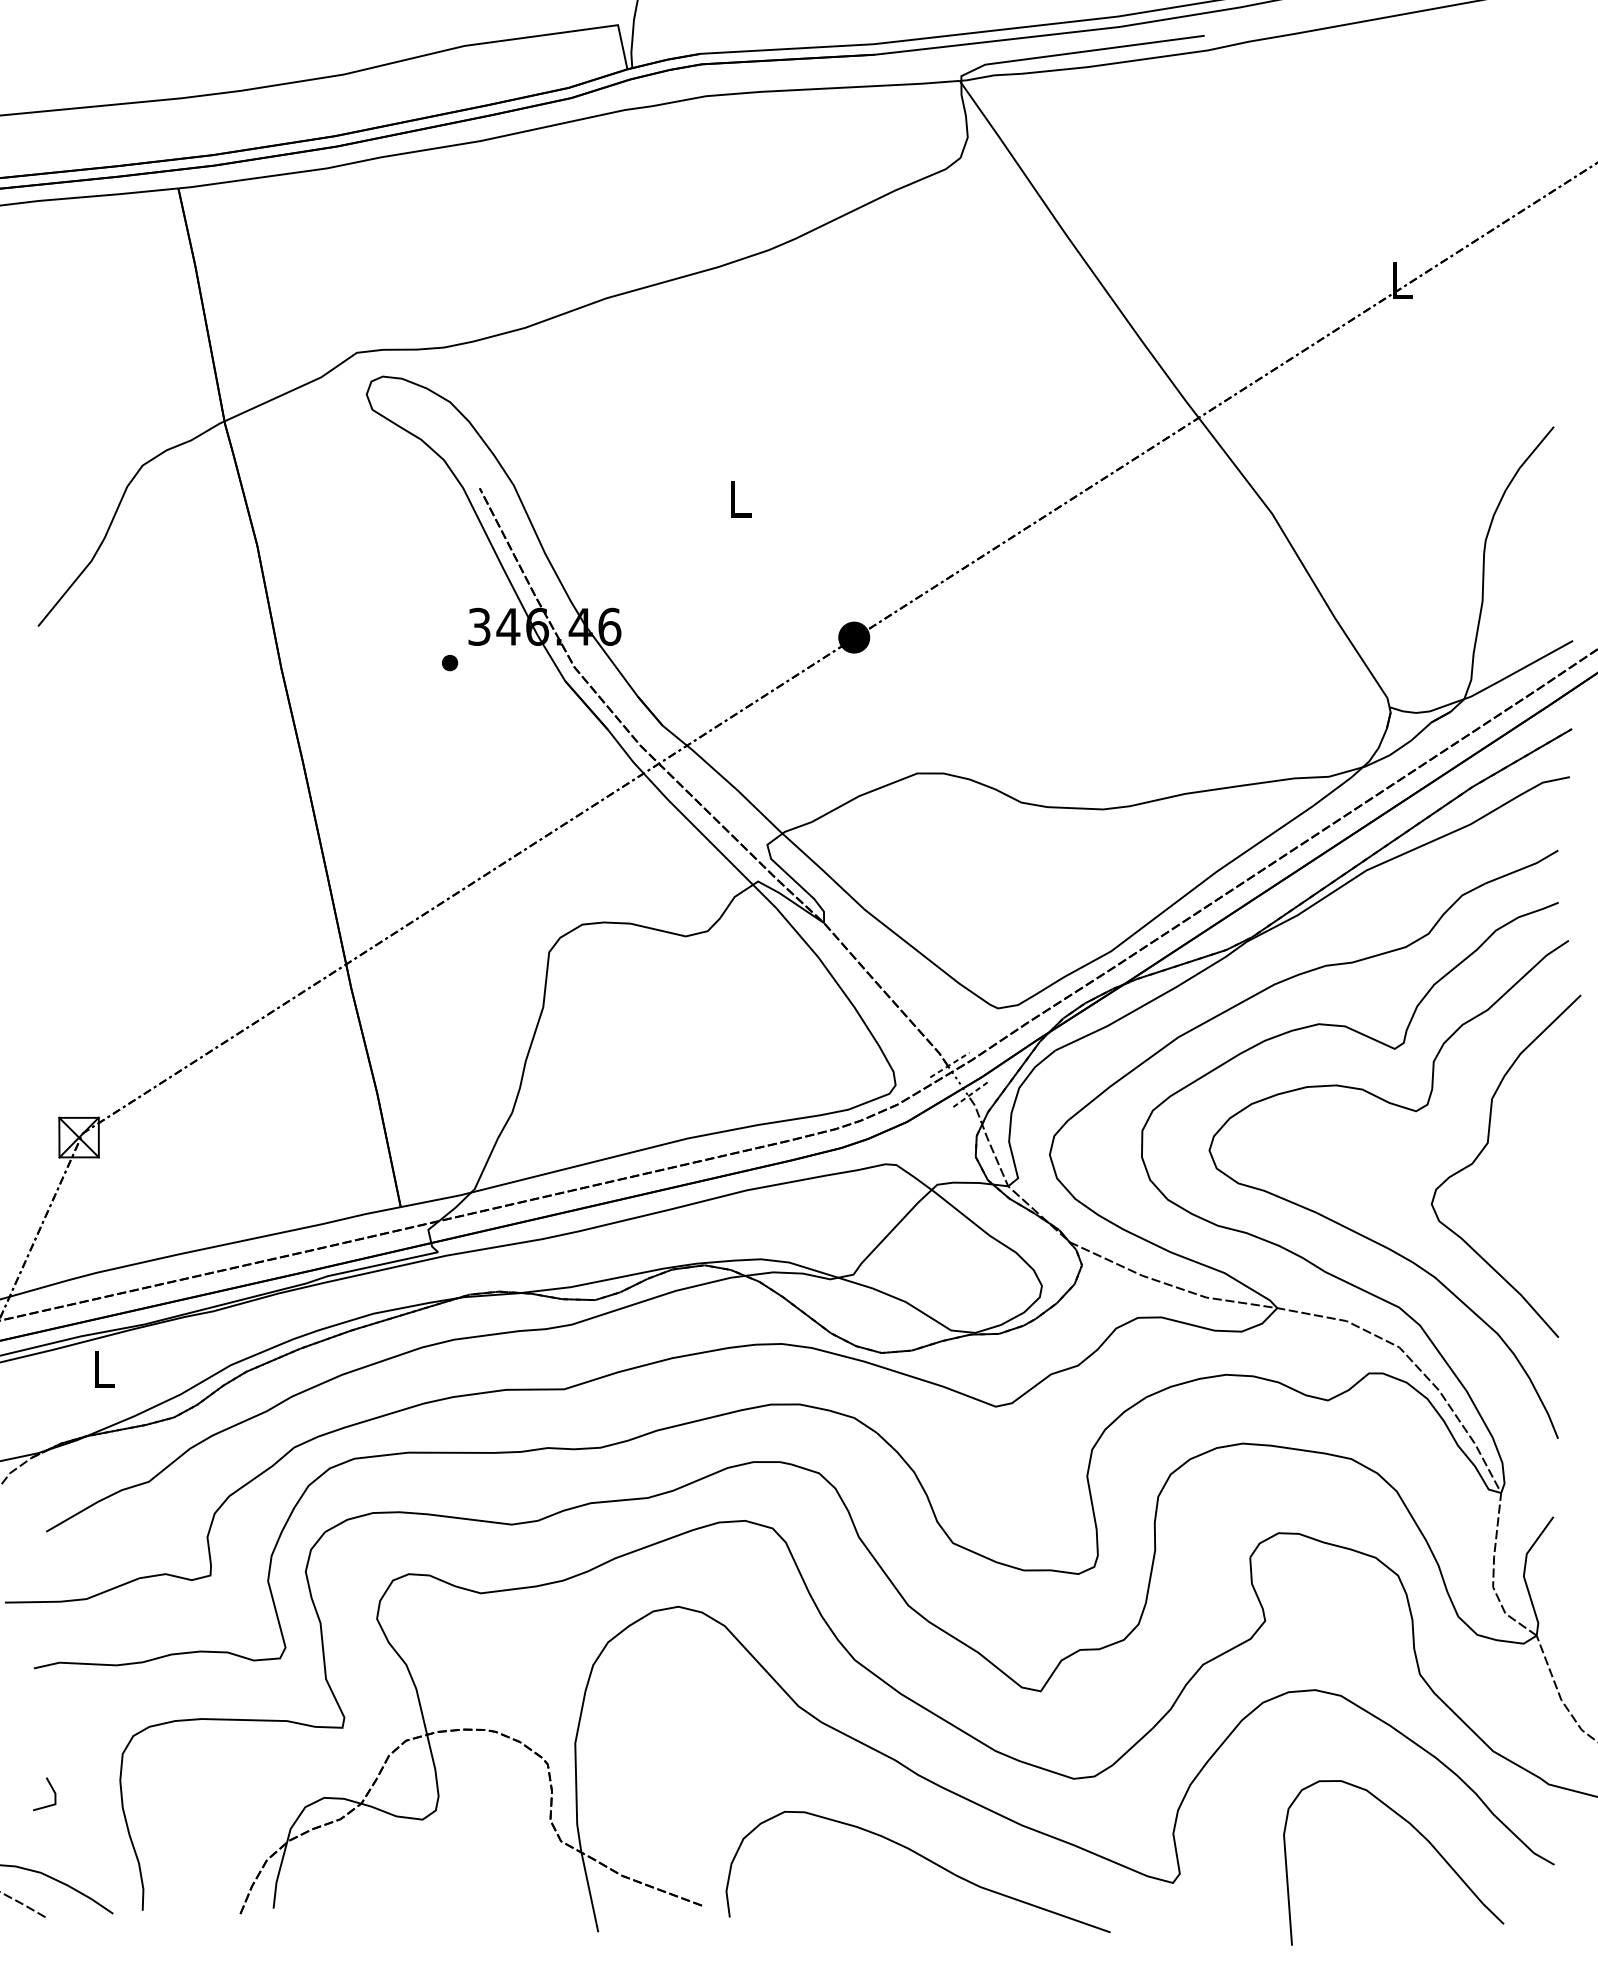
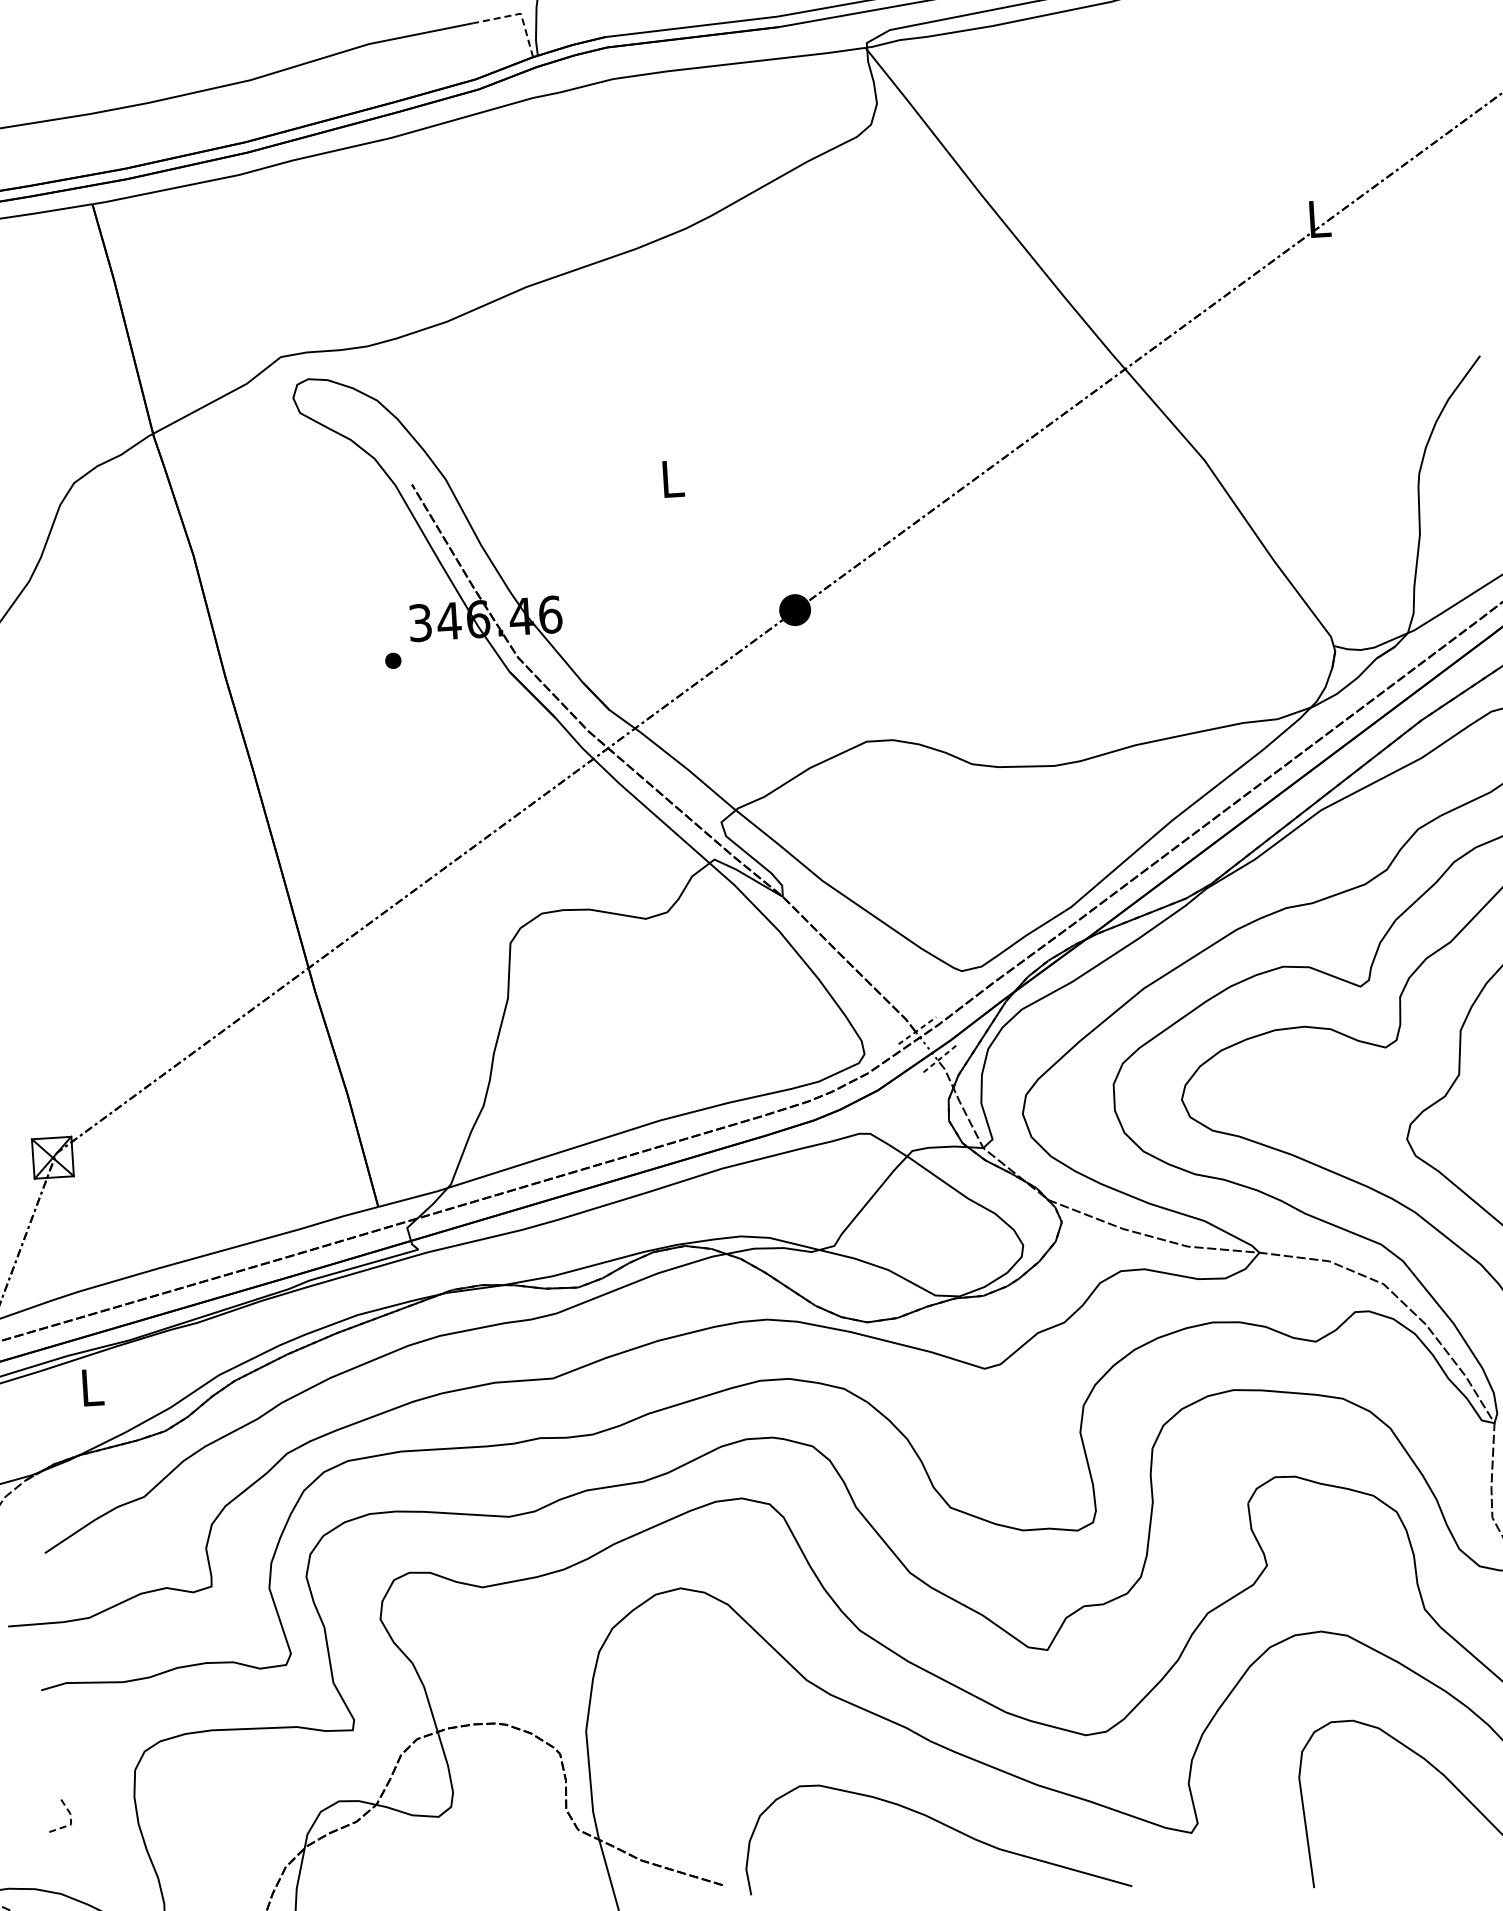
line: (617, 25) -> (520, 14), solid -> dashed
line: (55, 1801) -> (71, 1821), solid -> dashed

